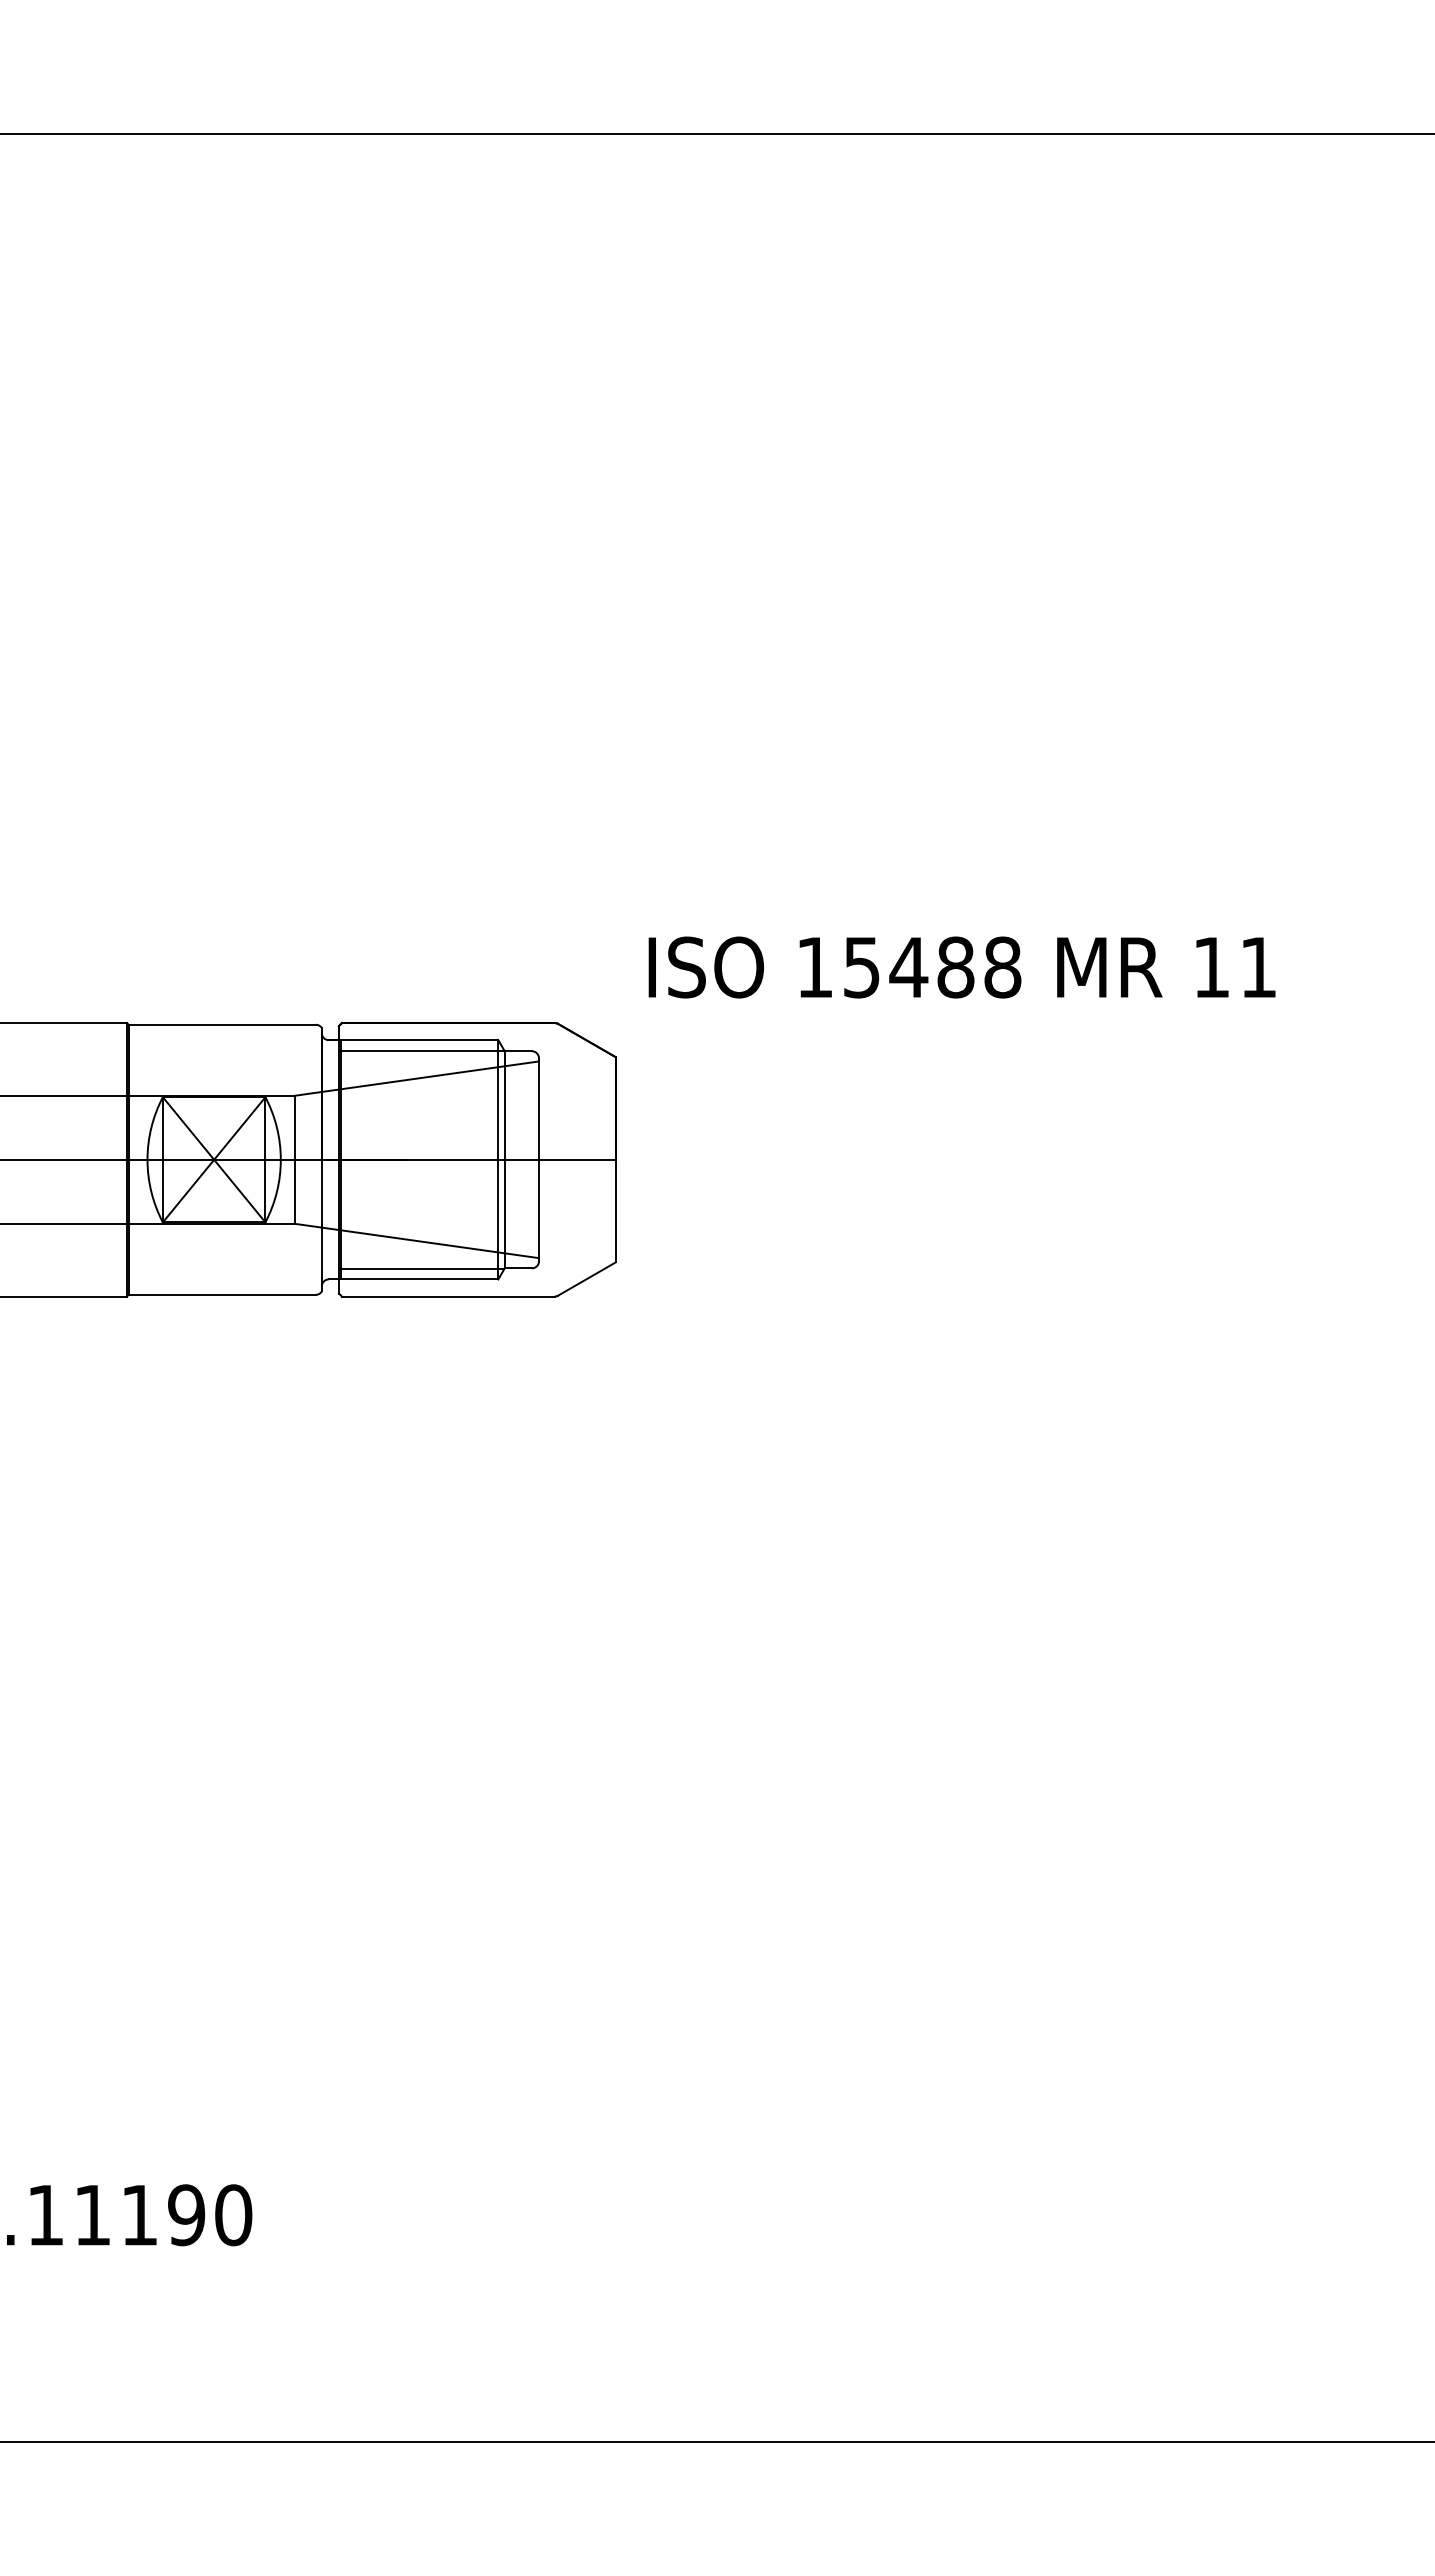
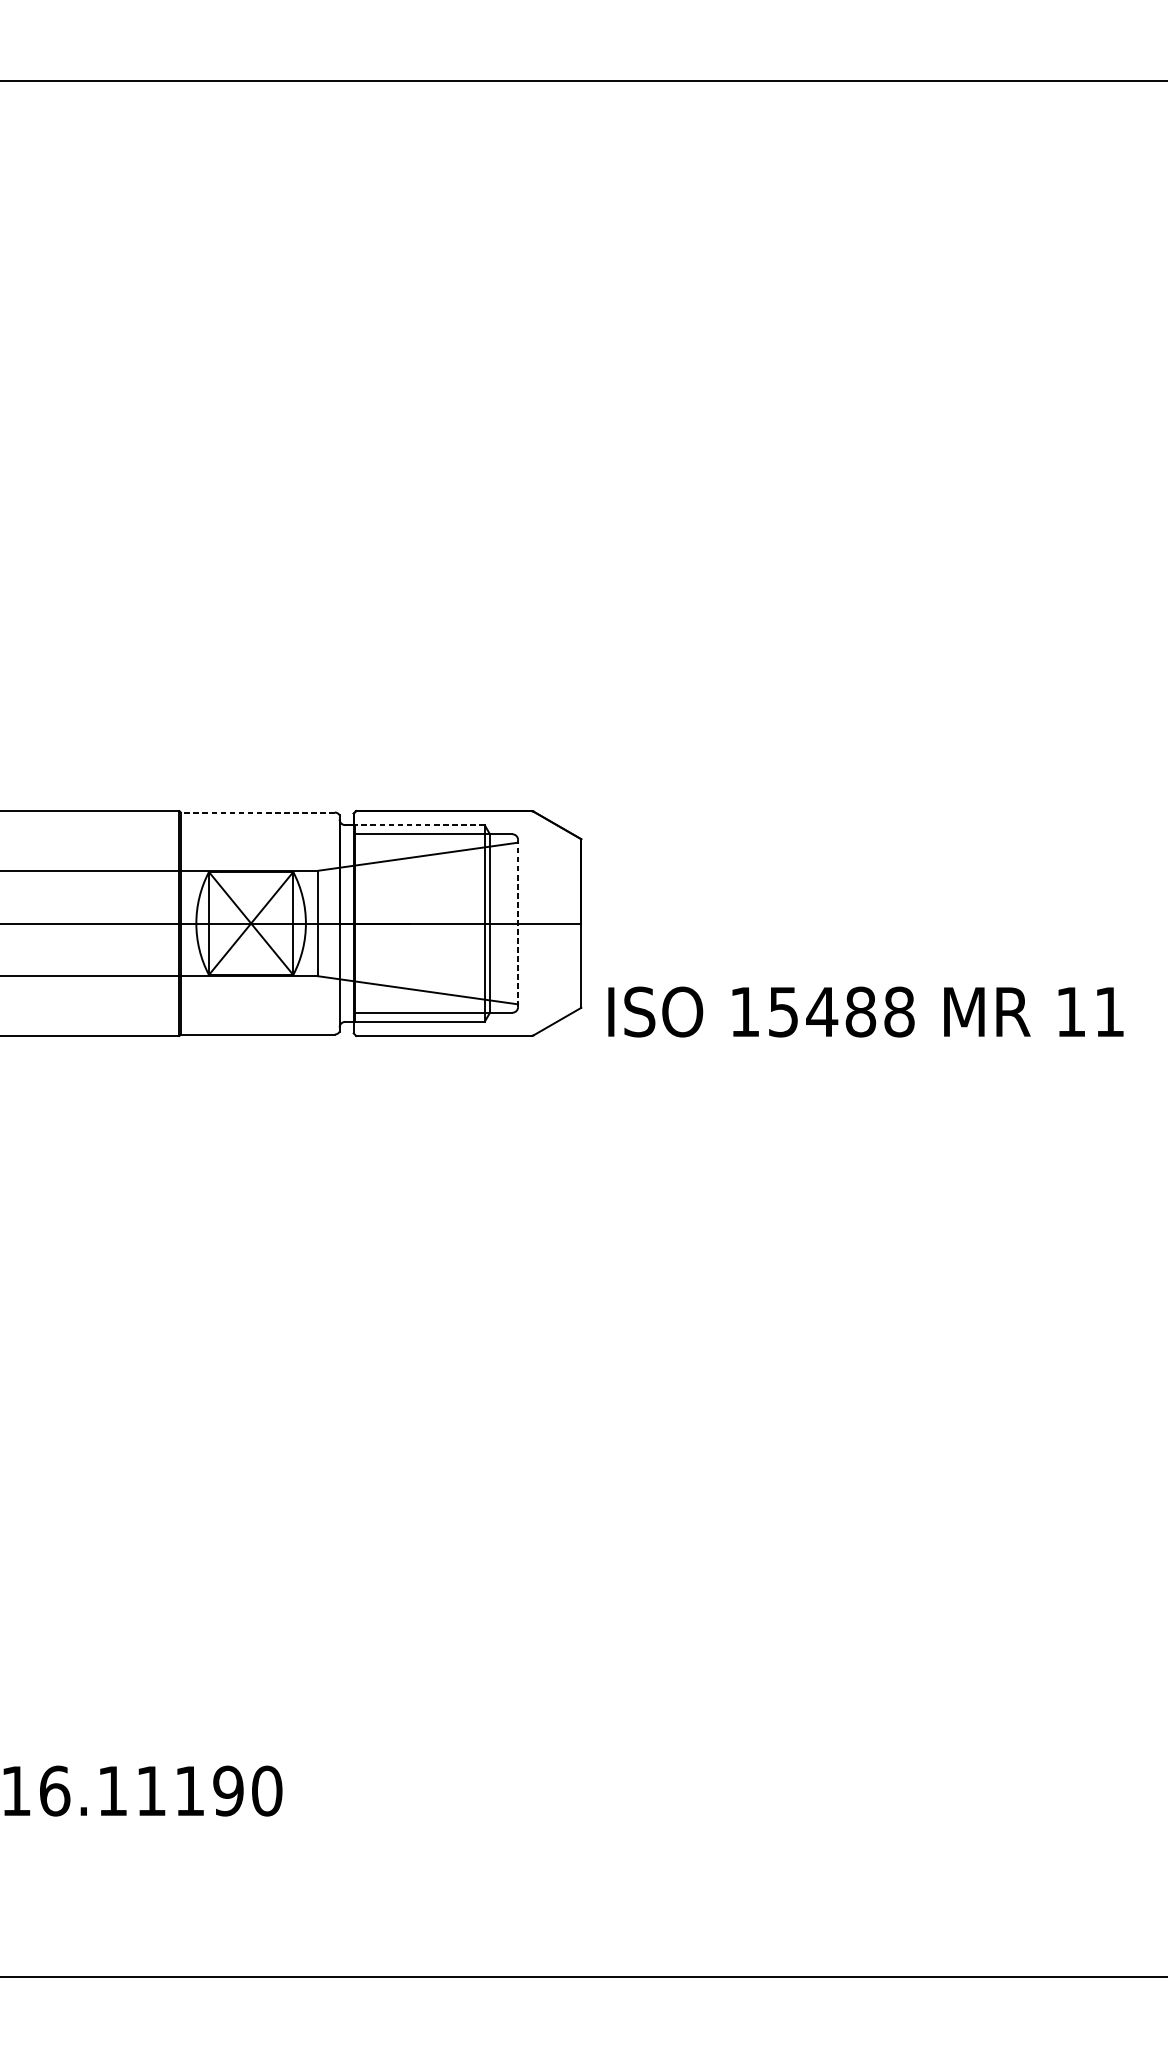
text: (961, 967) -> (865, 1012), moved
line: (222, 1024) -> (257, 812), solid -> dashed
line: (419, 1040) -> (419, 825), solid -> dashed
line: (538, 1159) -> (517, 923), solid -> dashed

